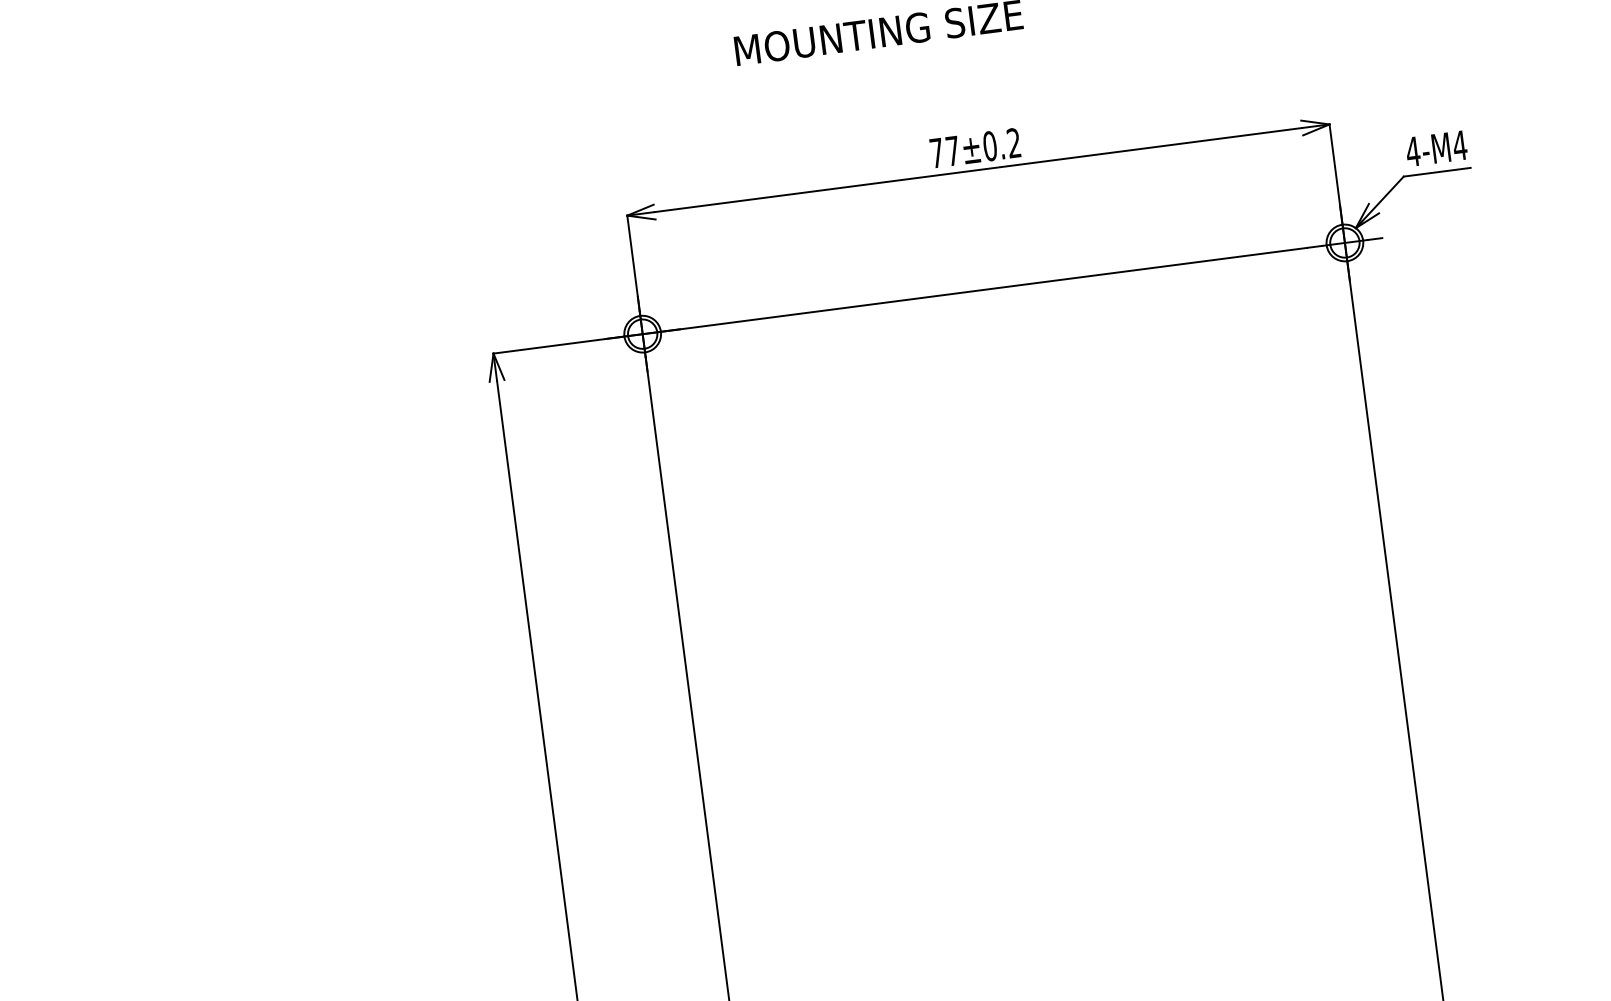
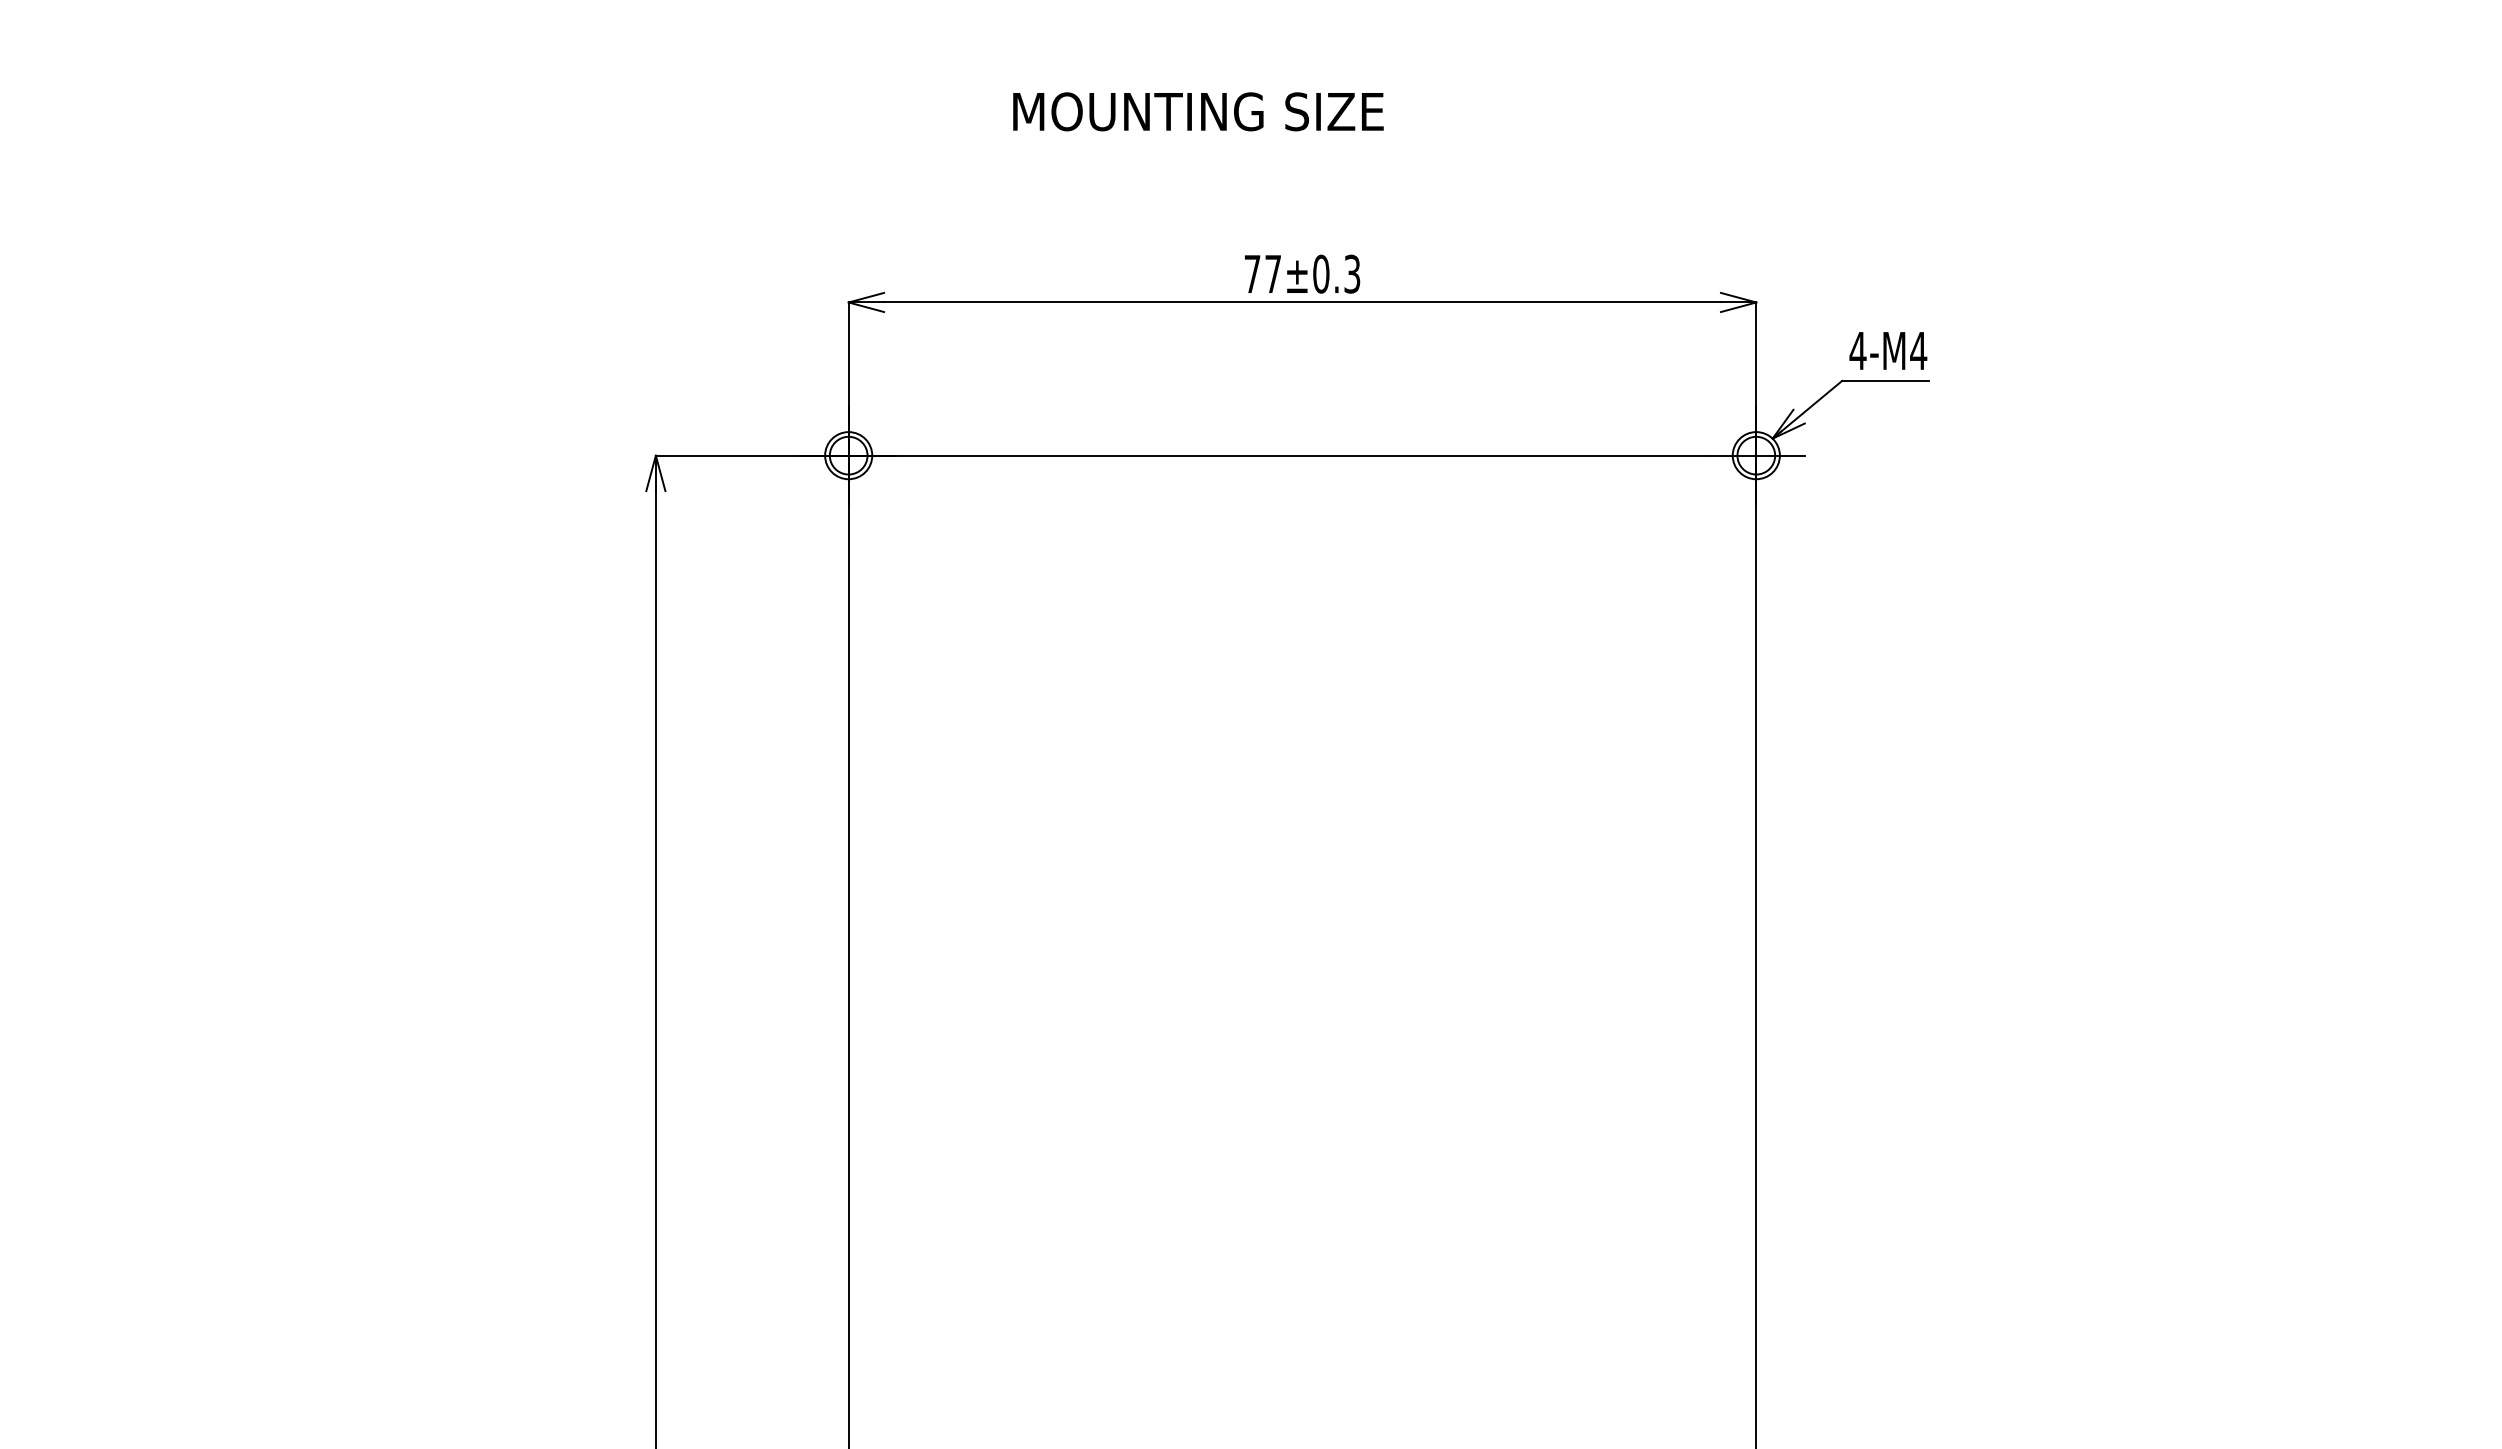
text: (1014, 143) -> (1352, 274), 77±0.2 -> 77±0.3

